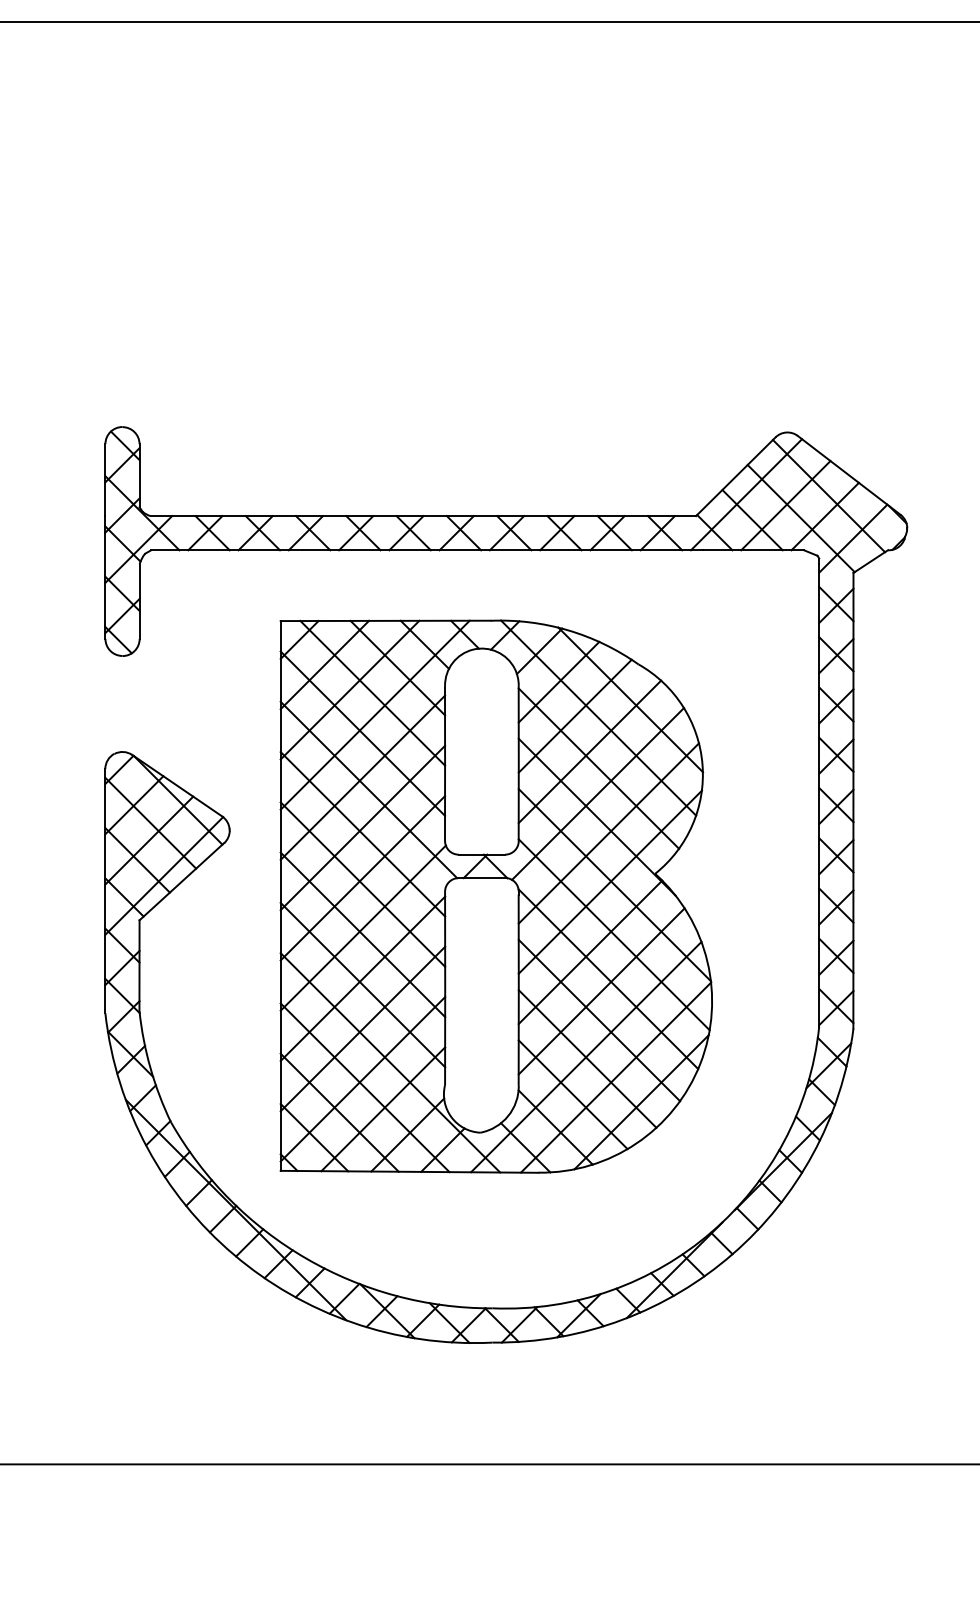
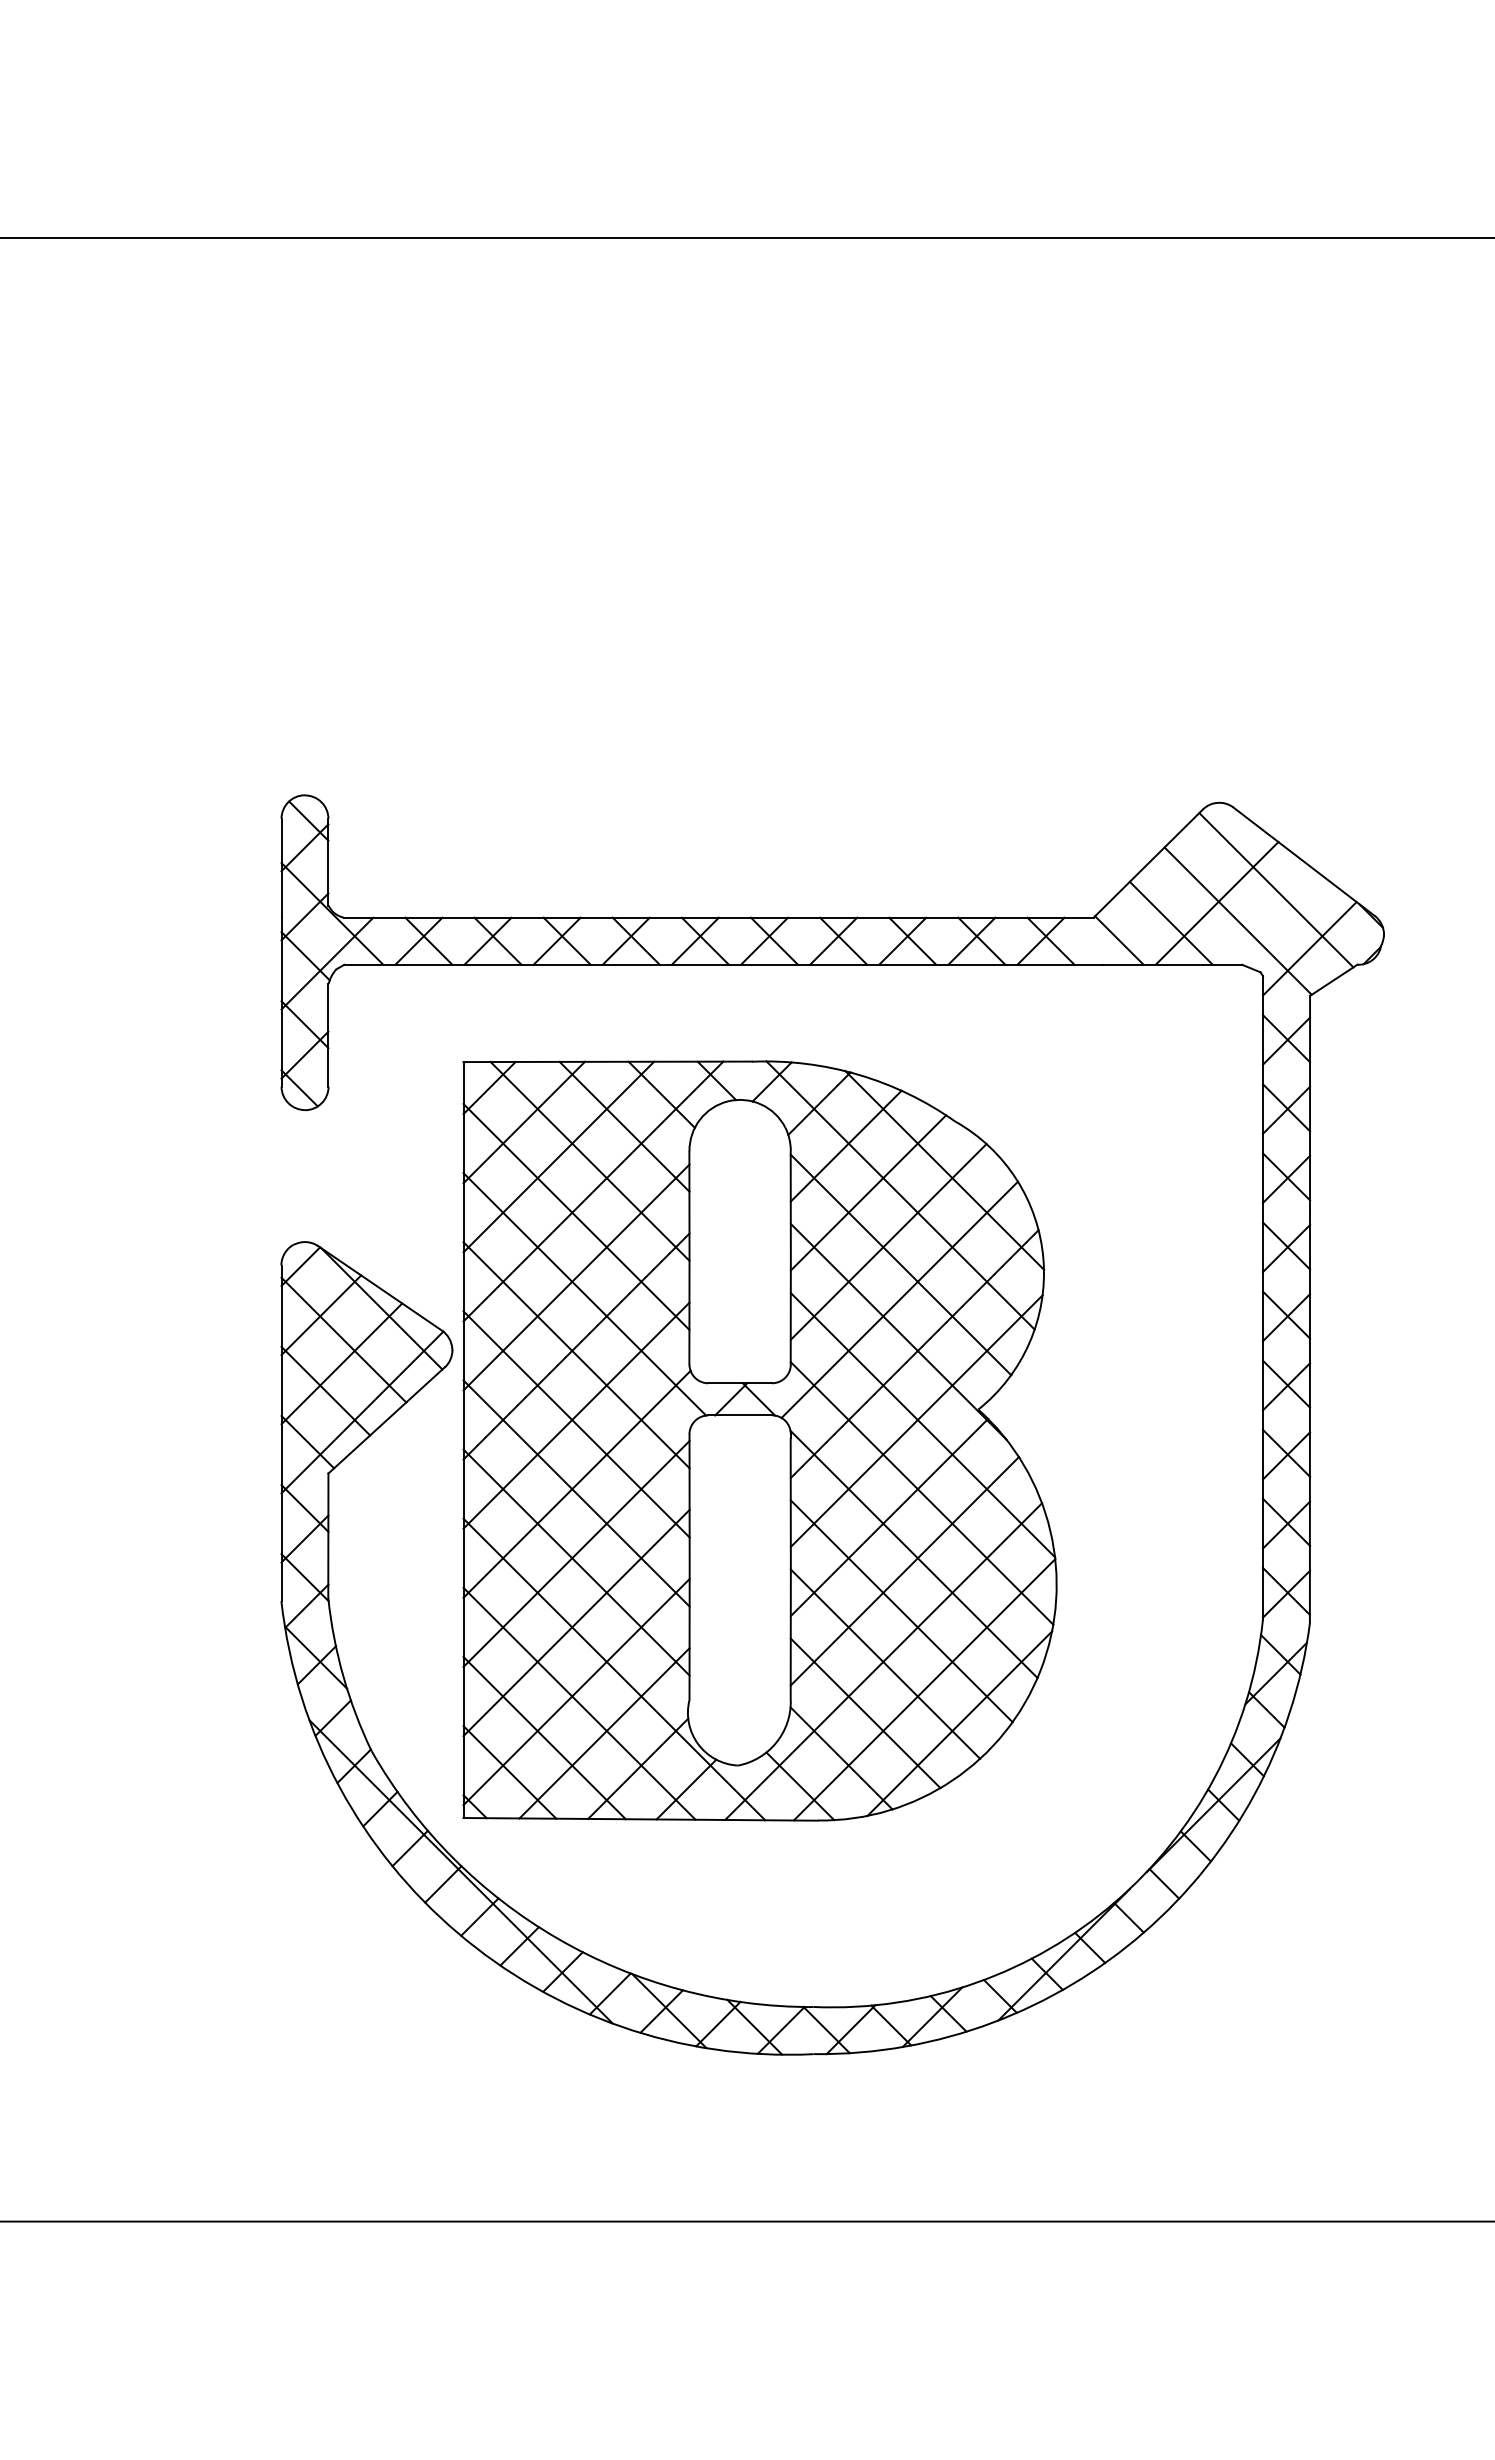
line: (746, 494) -> (1162, 888), removed
line: (824, 516) -> (1270, 918), removed
part: (495, 896) -> (759, 1440), moved

